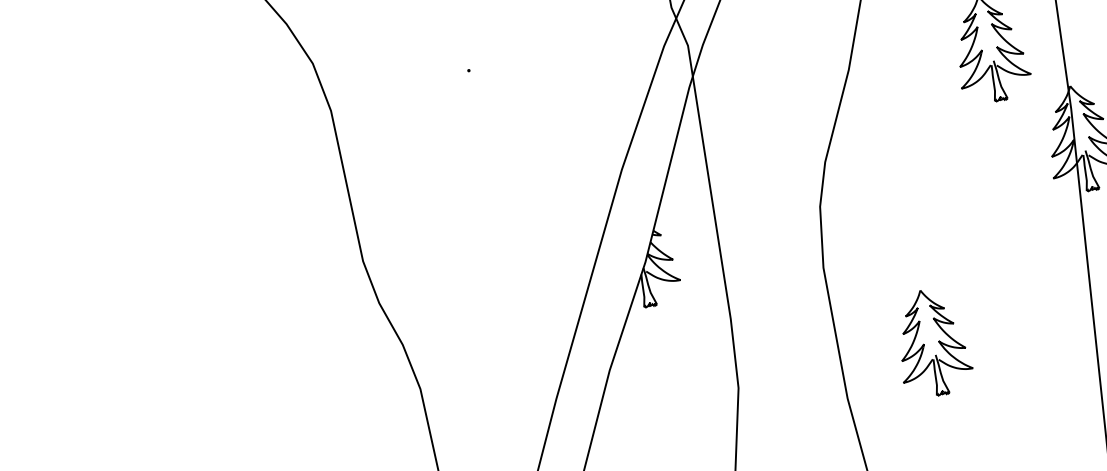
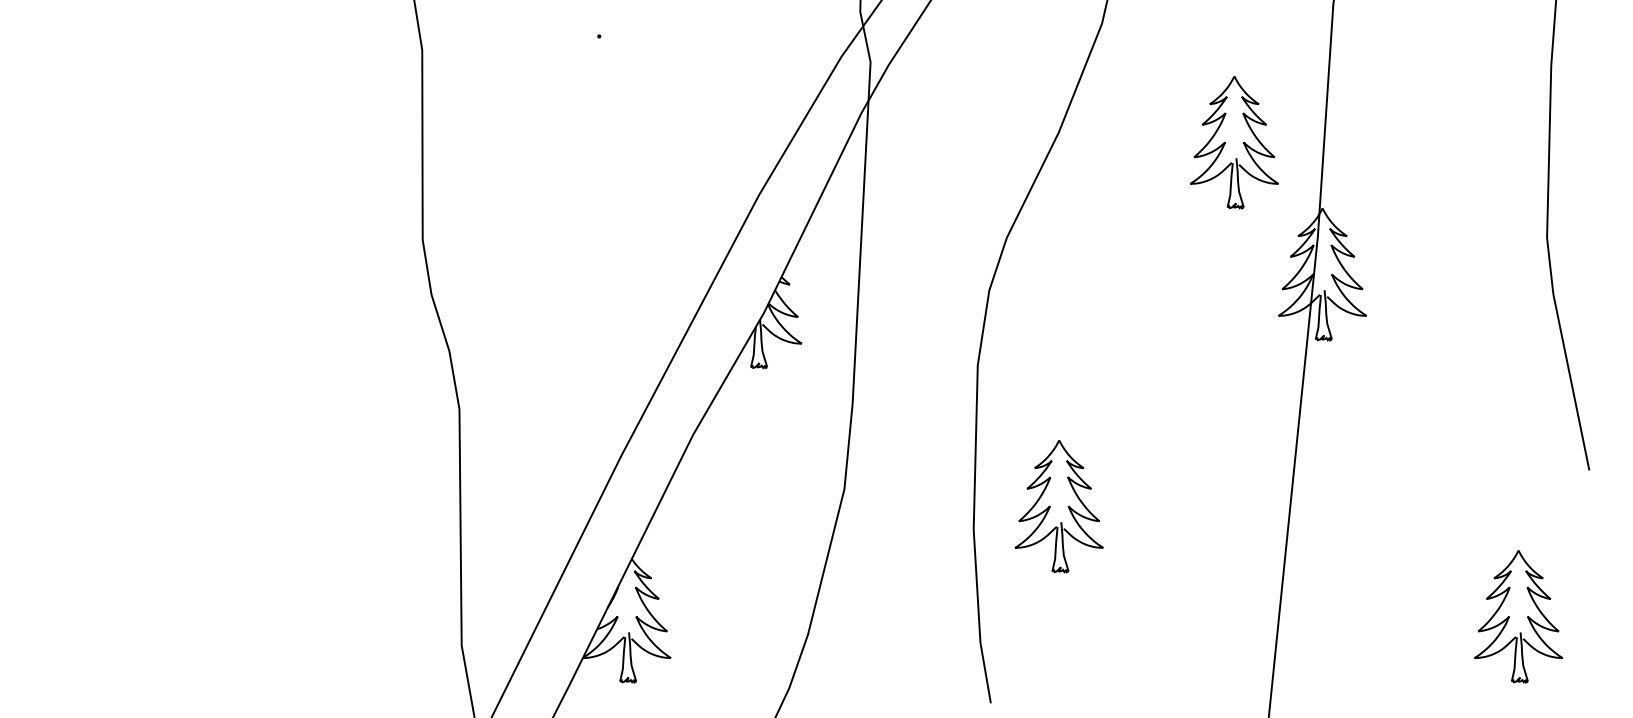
part: (930, 342) -> (1058, 506), moved

